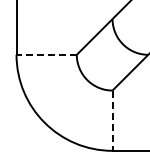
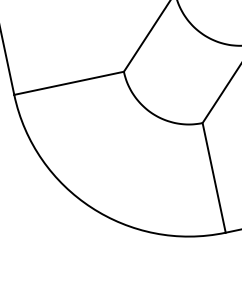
line: (46, 54) -> (68, 82), dashed -> solid
line: (112, 121) -> (214, 179), dashed -> solid

